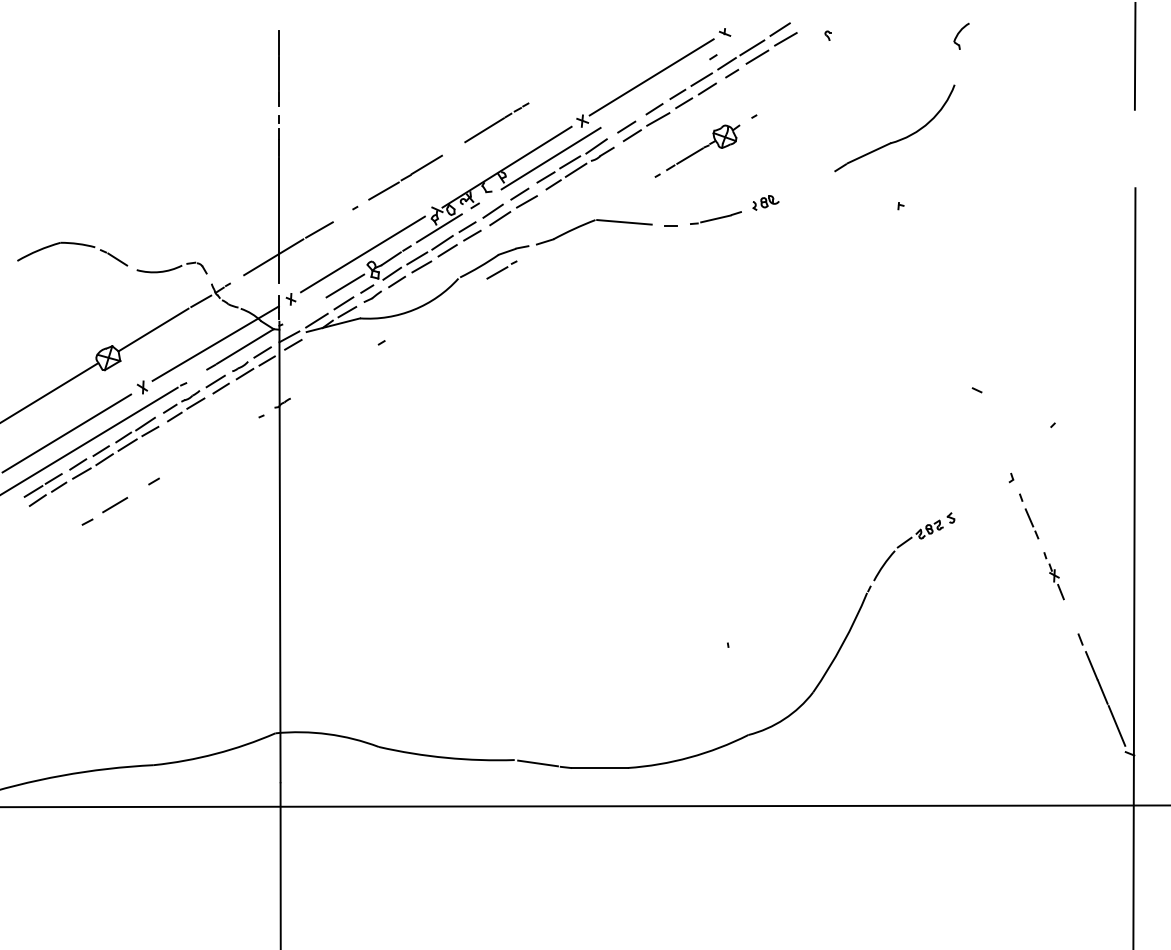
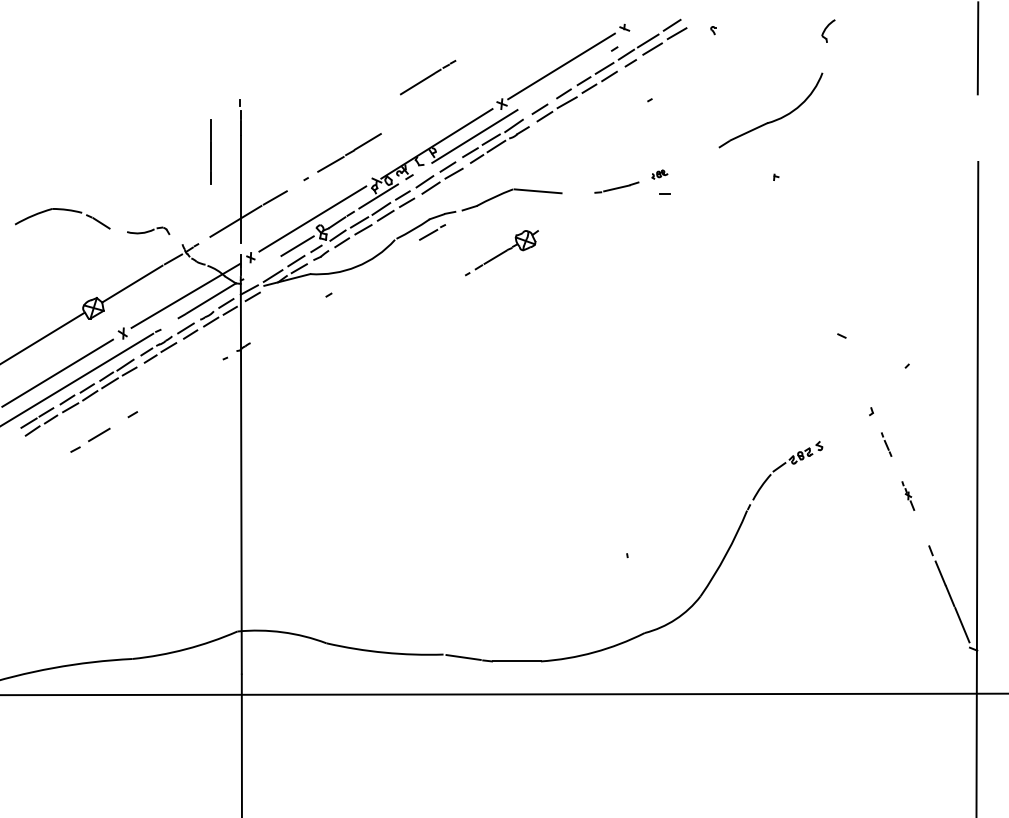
line: (277, 68) -> (210, 151), moved
line: (497, 122) -> (428, 77), moved
part: (696, 151) -> (501, 253), moved
part: (765, 202) -> (659, 174), size x0.7
line: (670, 224) -> (664, 193), moved
part: (172, 267) -> (148, 230), size x0.7
part: (1028, 516) -> (886, 444), size x0.6
part: (1054, 575) -> (908, 495), size x0.7

